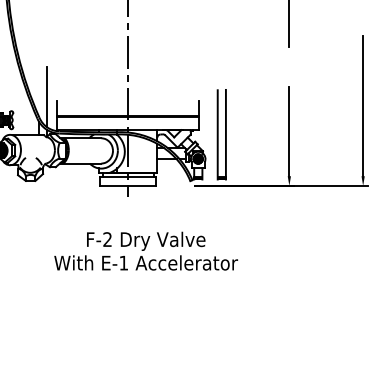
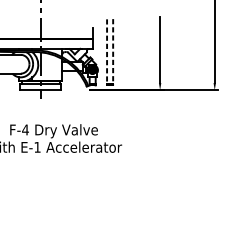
line: (217, 134) -> (106, 52), solid -> dashed
line: (225, 134) -> (112, 52), solid -> dashed
text: (107, 239) -> (25, 129), F-2 -> F-4

